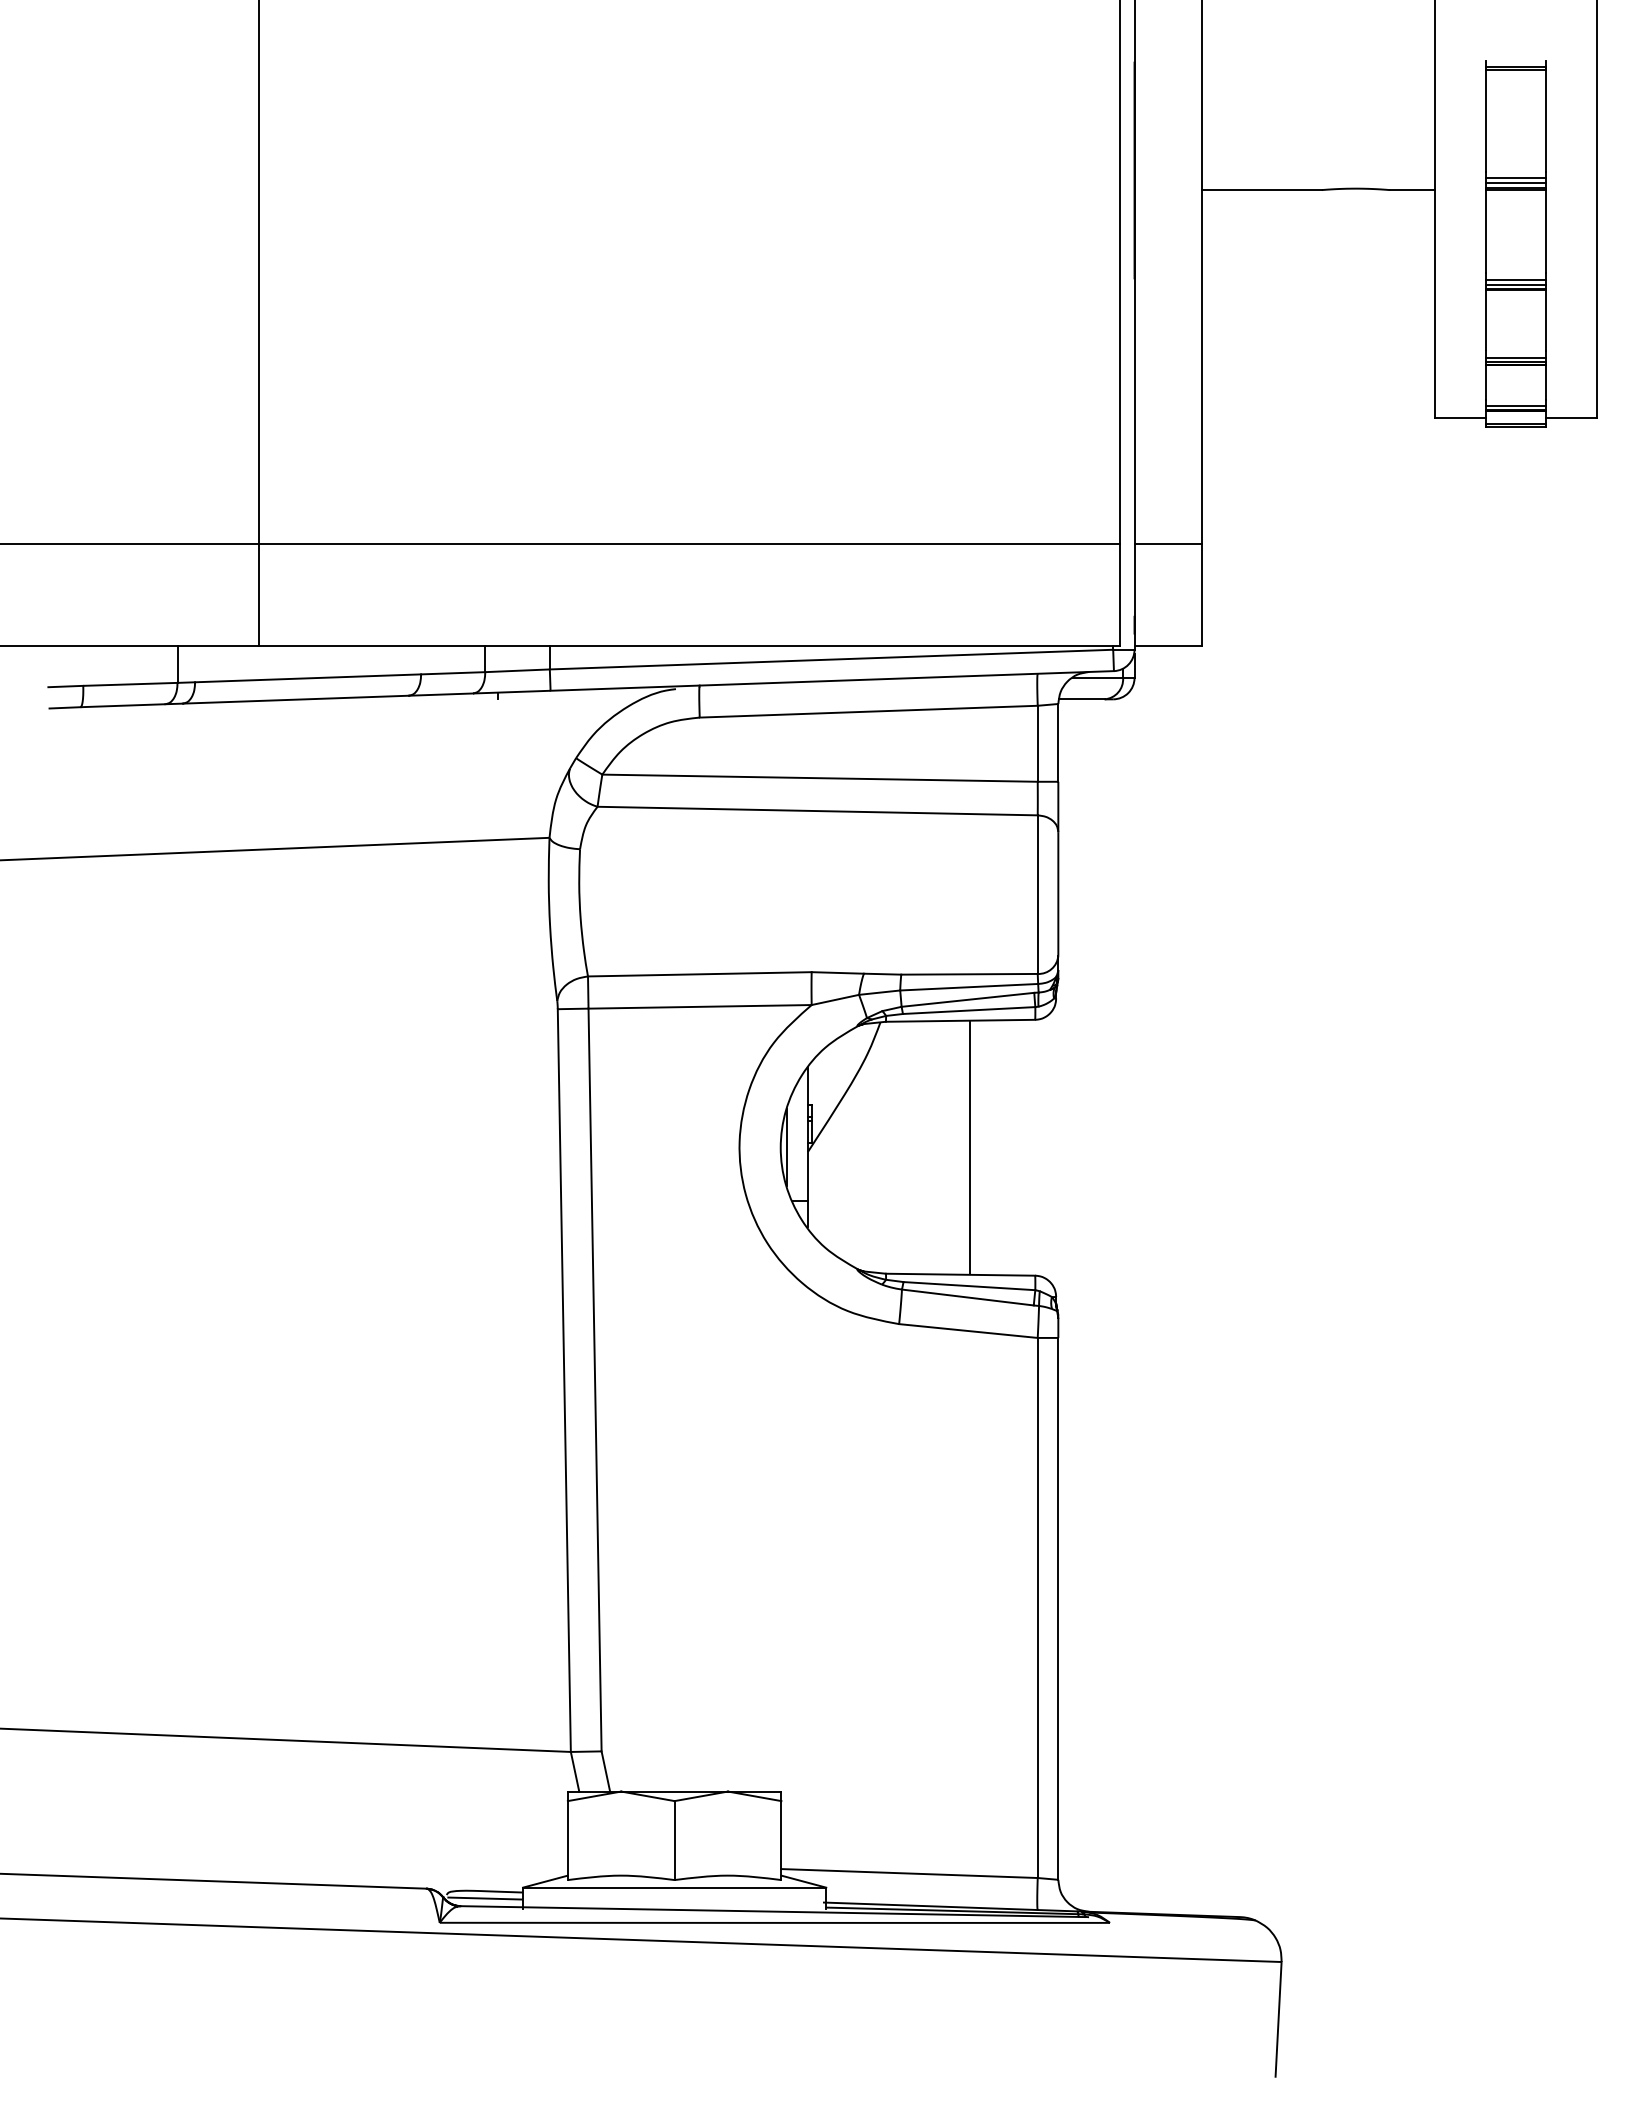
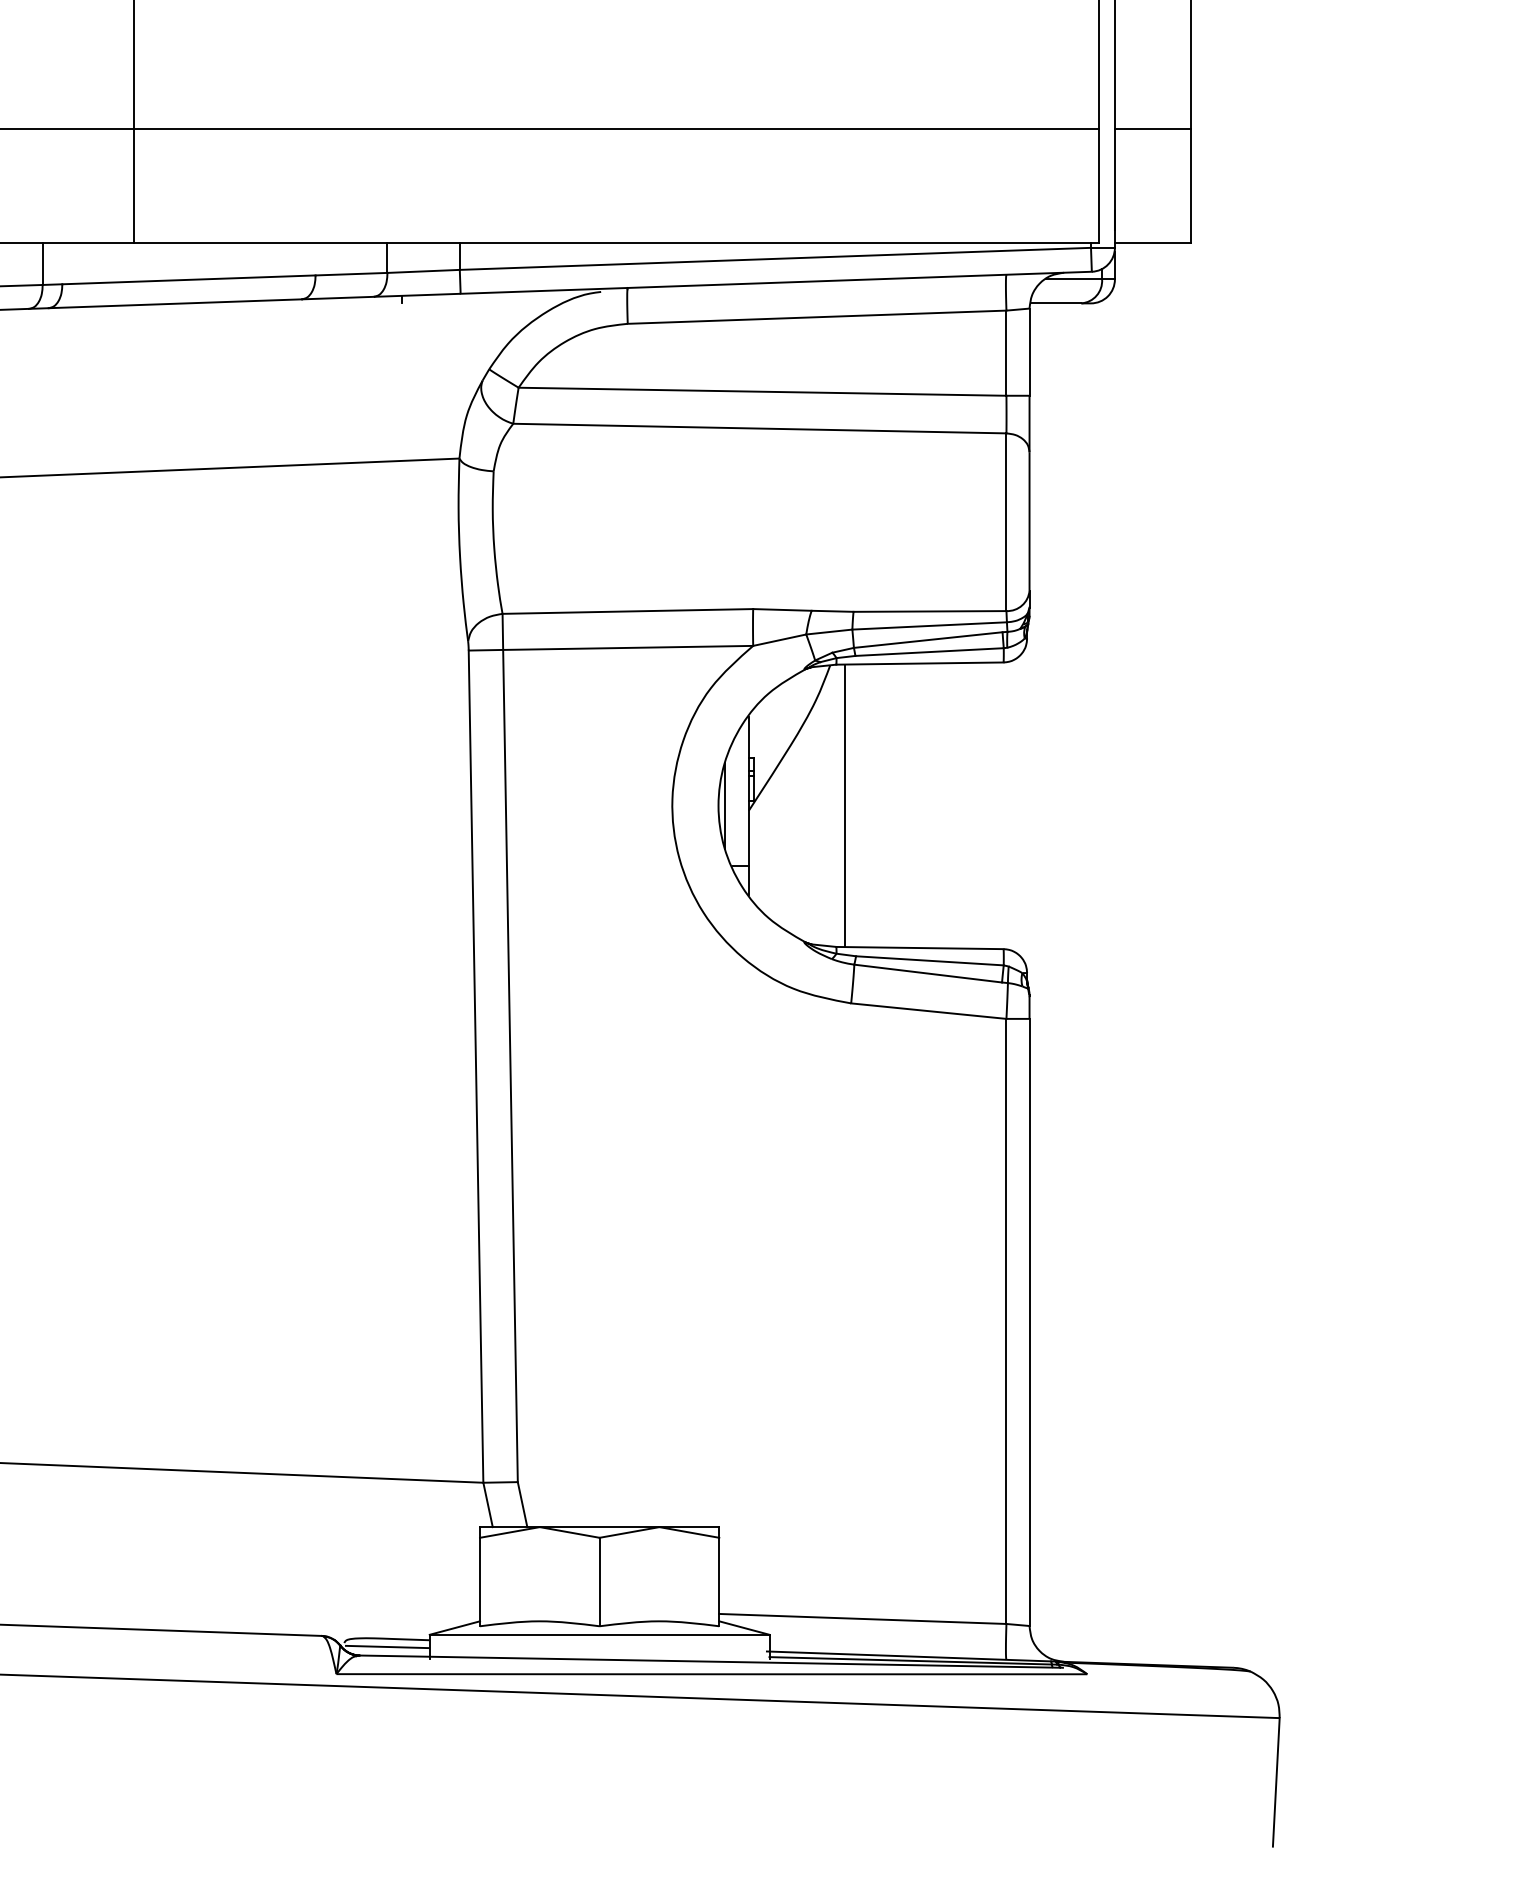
line: (970, 1147) -> (845, 805), moved

